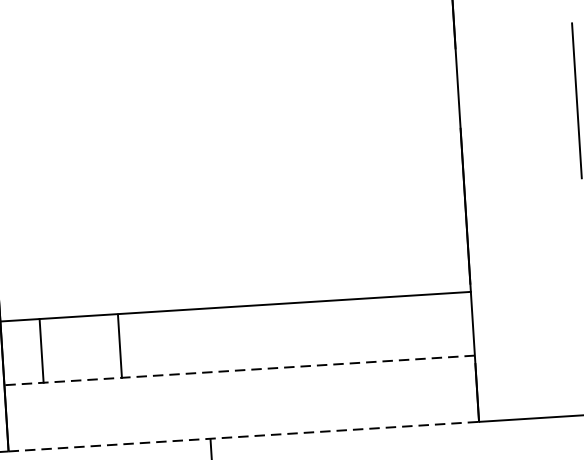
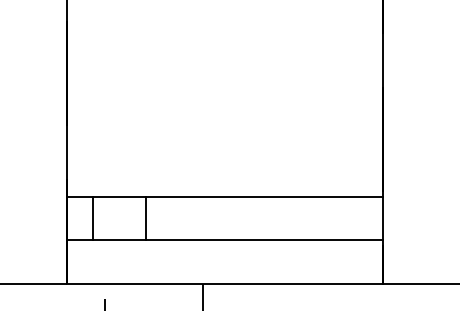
line: (240, 369) -> (225, 239), dashed -> solid
line: (244, 437) -> (225, 284), dashed -> solid

